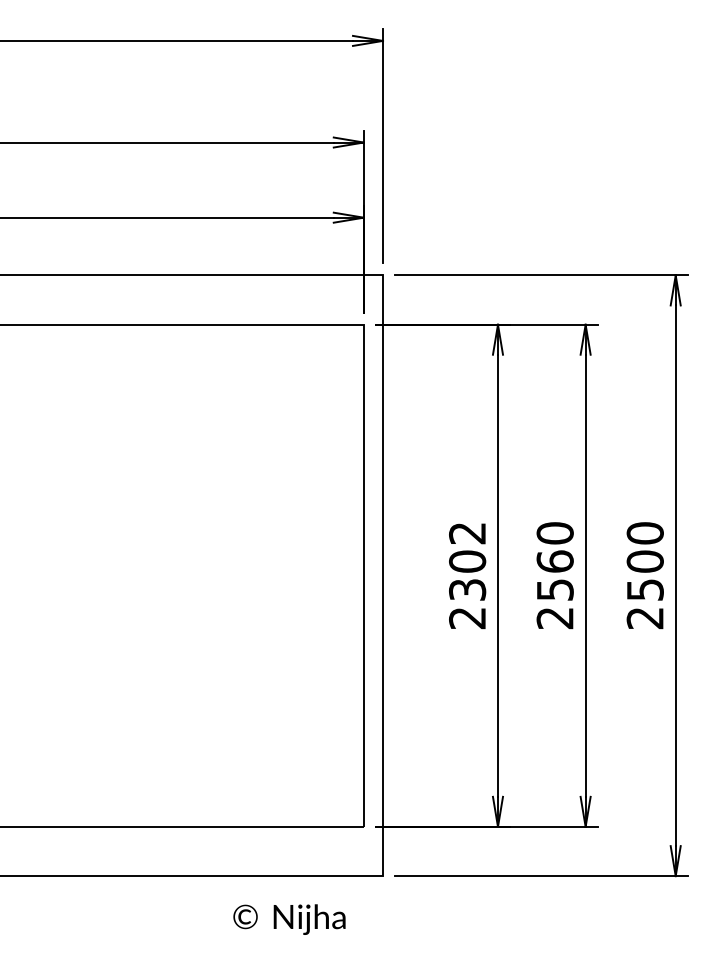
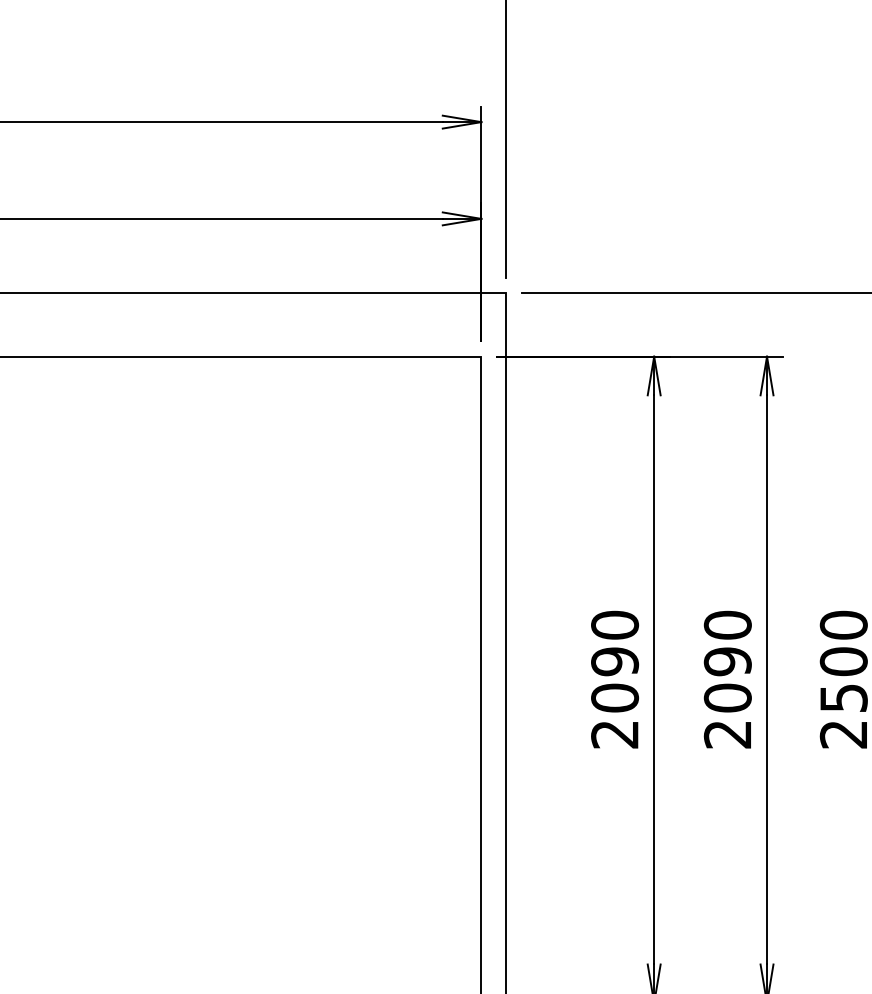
text: (467, 561) -> (614, 661), 2302 -> 2090
text: (554, 575) -> (726, 679), 2560 -> 2090

